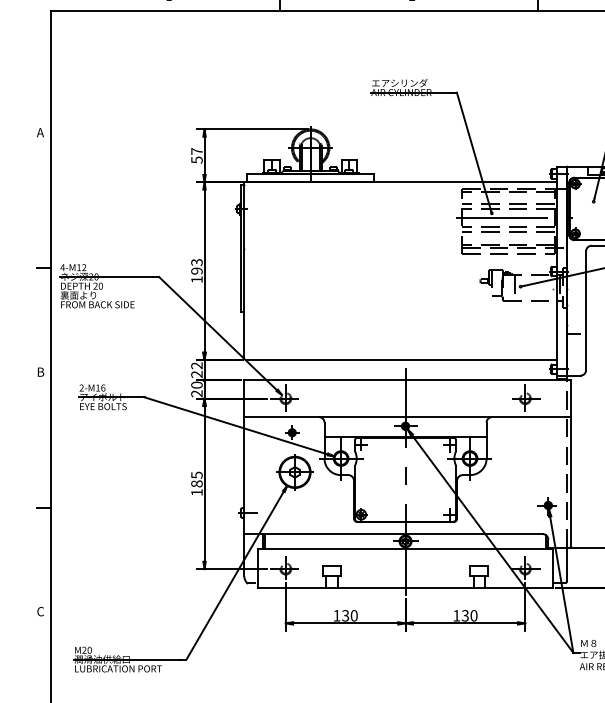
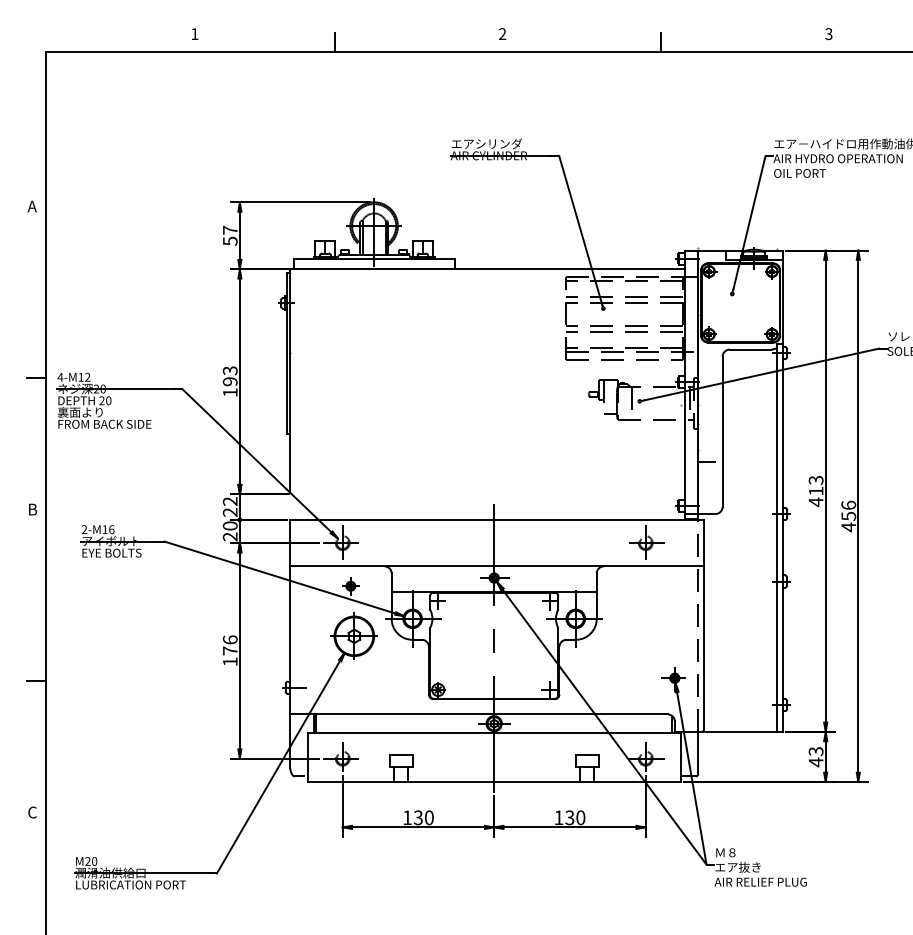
line: (514, 218) -> (631, 314), removed
line: (401, 360) -> (488, 494), removed
text: (196, 479) -> (229, 645), 185 -> 176

